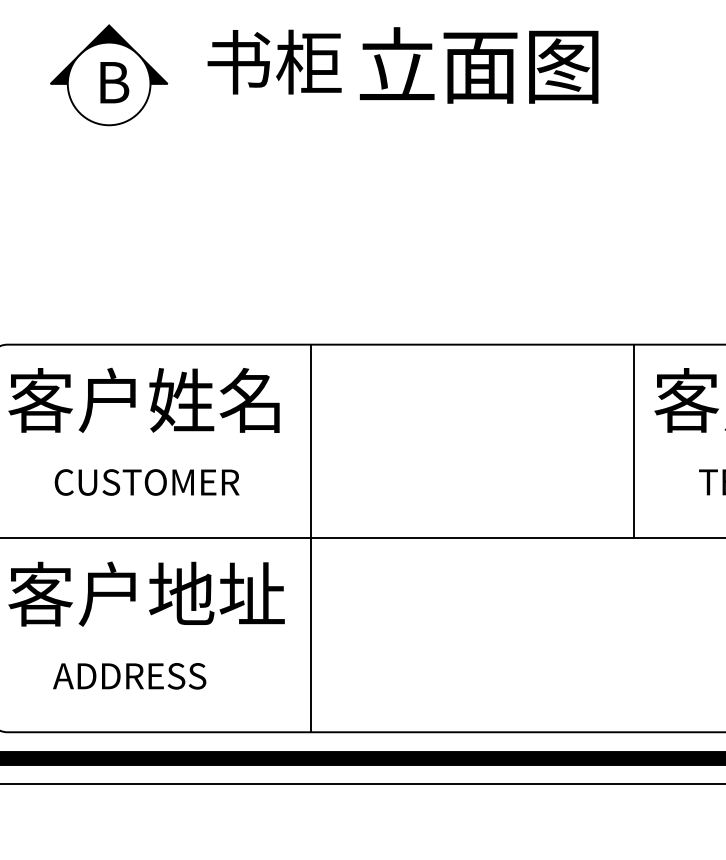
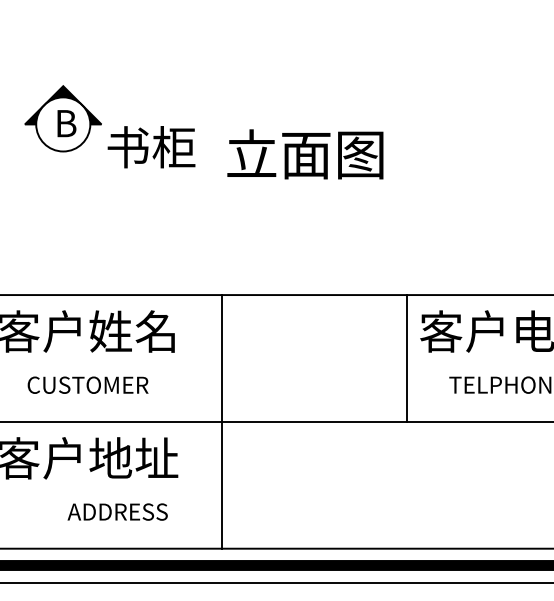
text: (274, 62) -> (151, 147), moved
text: (479, 65) -> (305, 154), moved
line: (311, 537) -> (222, 421), moved
text: (129, 675) -> (117, 511), moved

